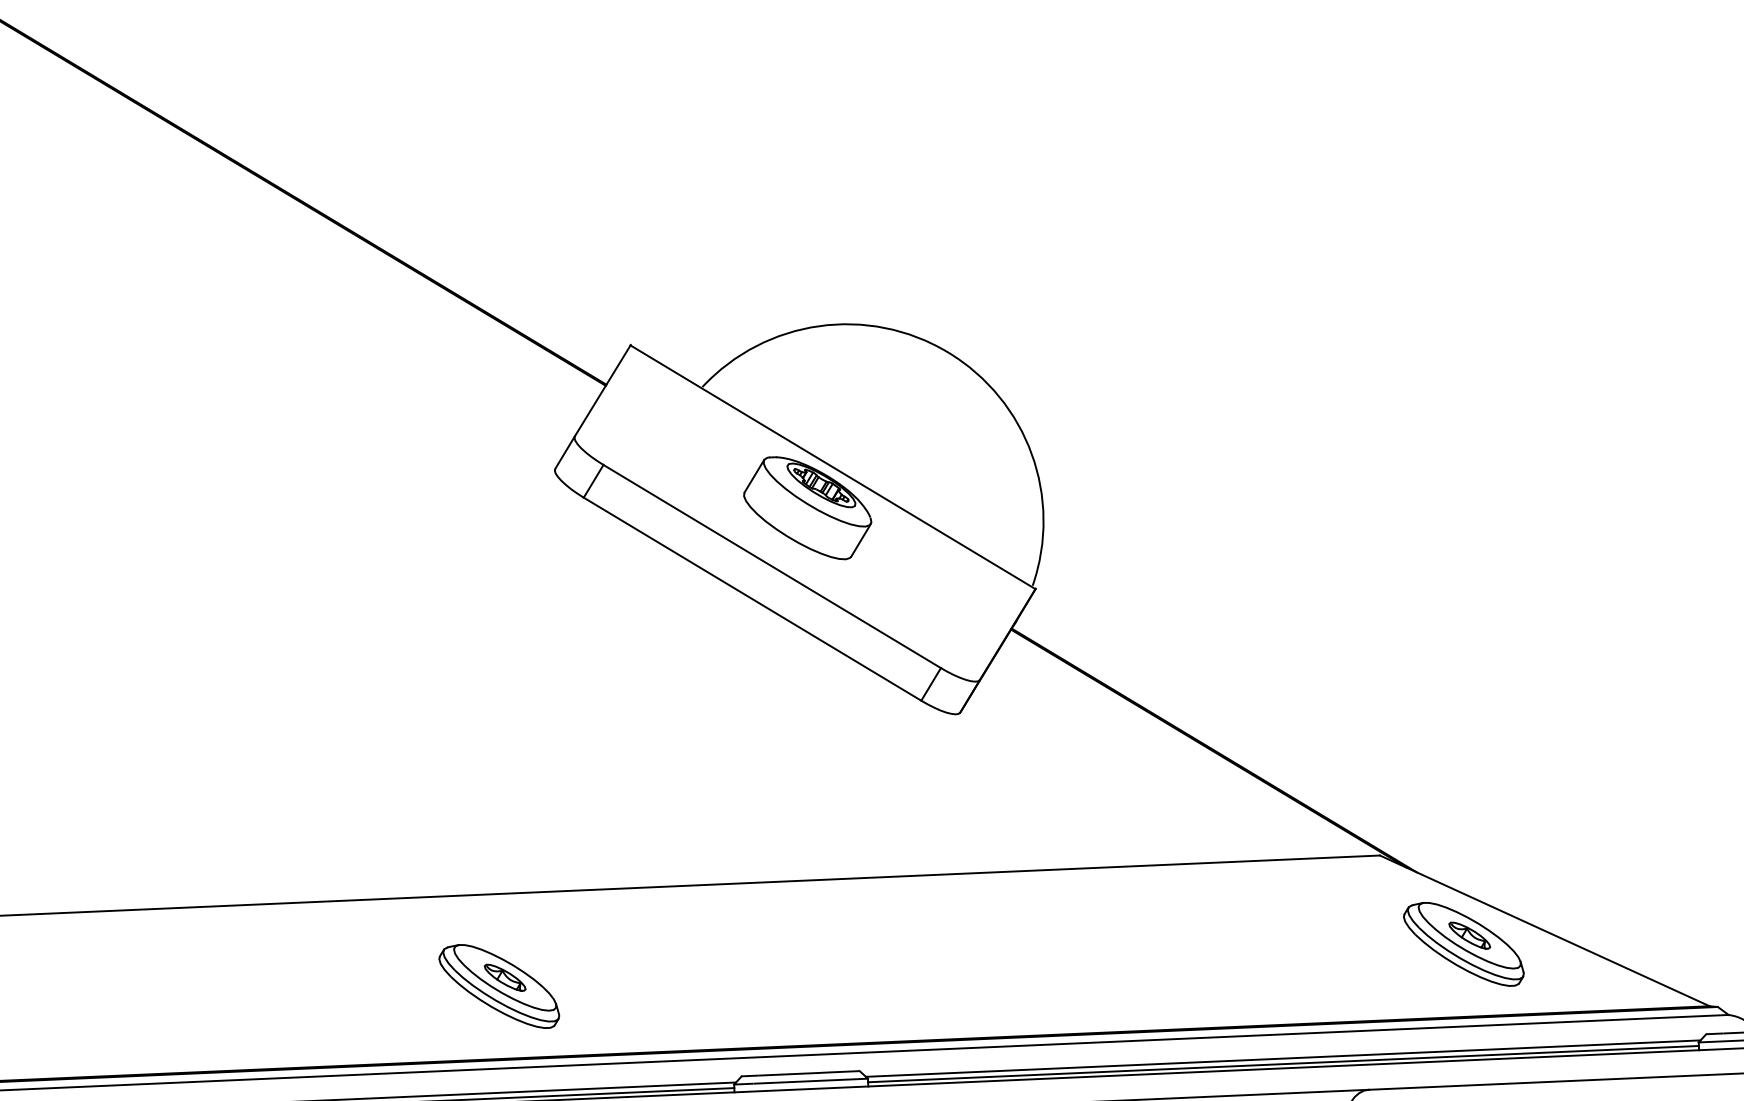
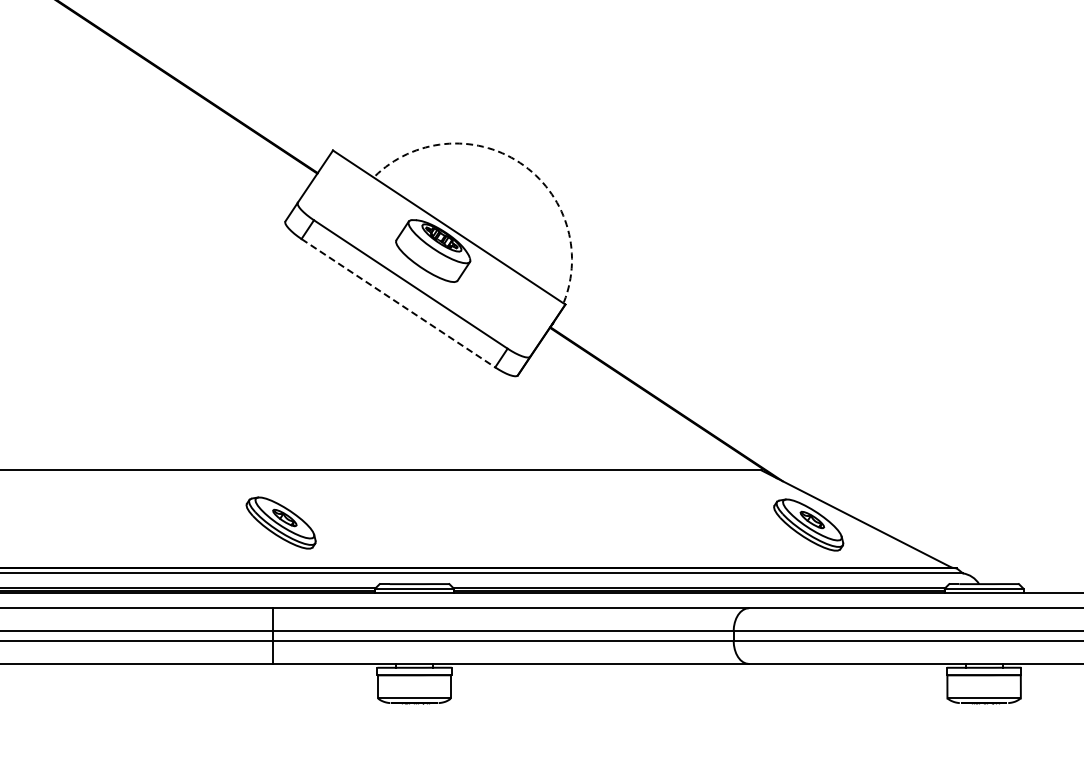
arc: (948, 351) -> (520, 162), solid -> dashed
line: (752, 599) -> (398, 303), solid -> dashed
part: (498, 985) -> (280, 522), moved

